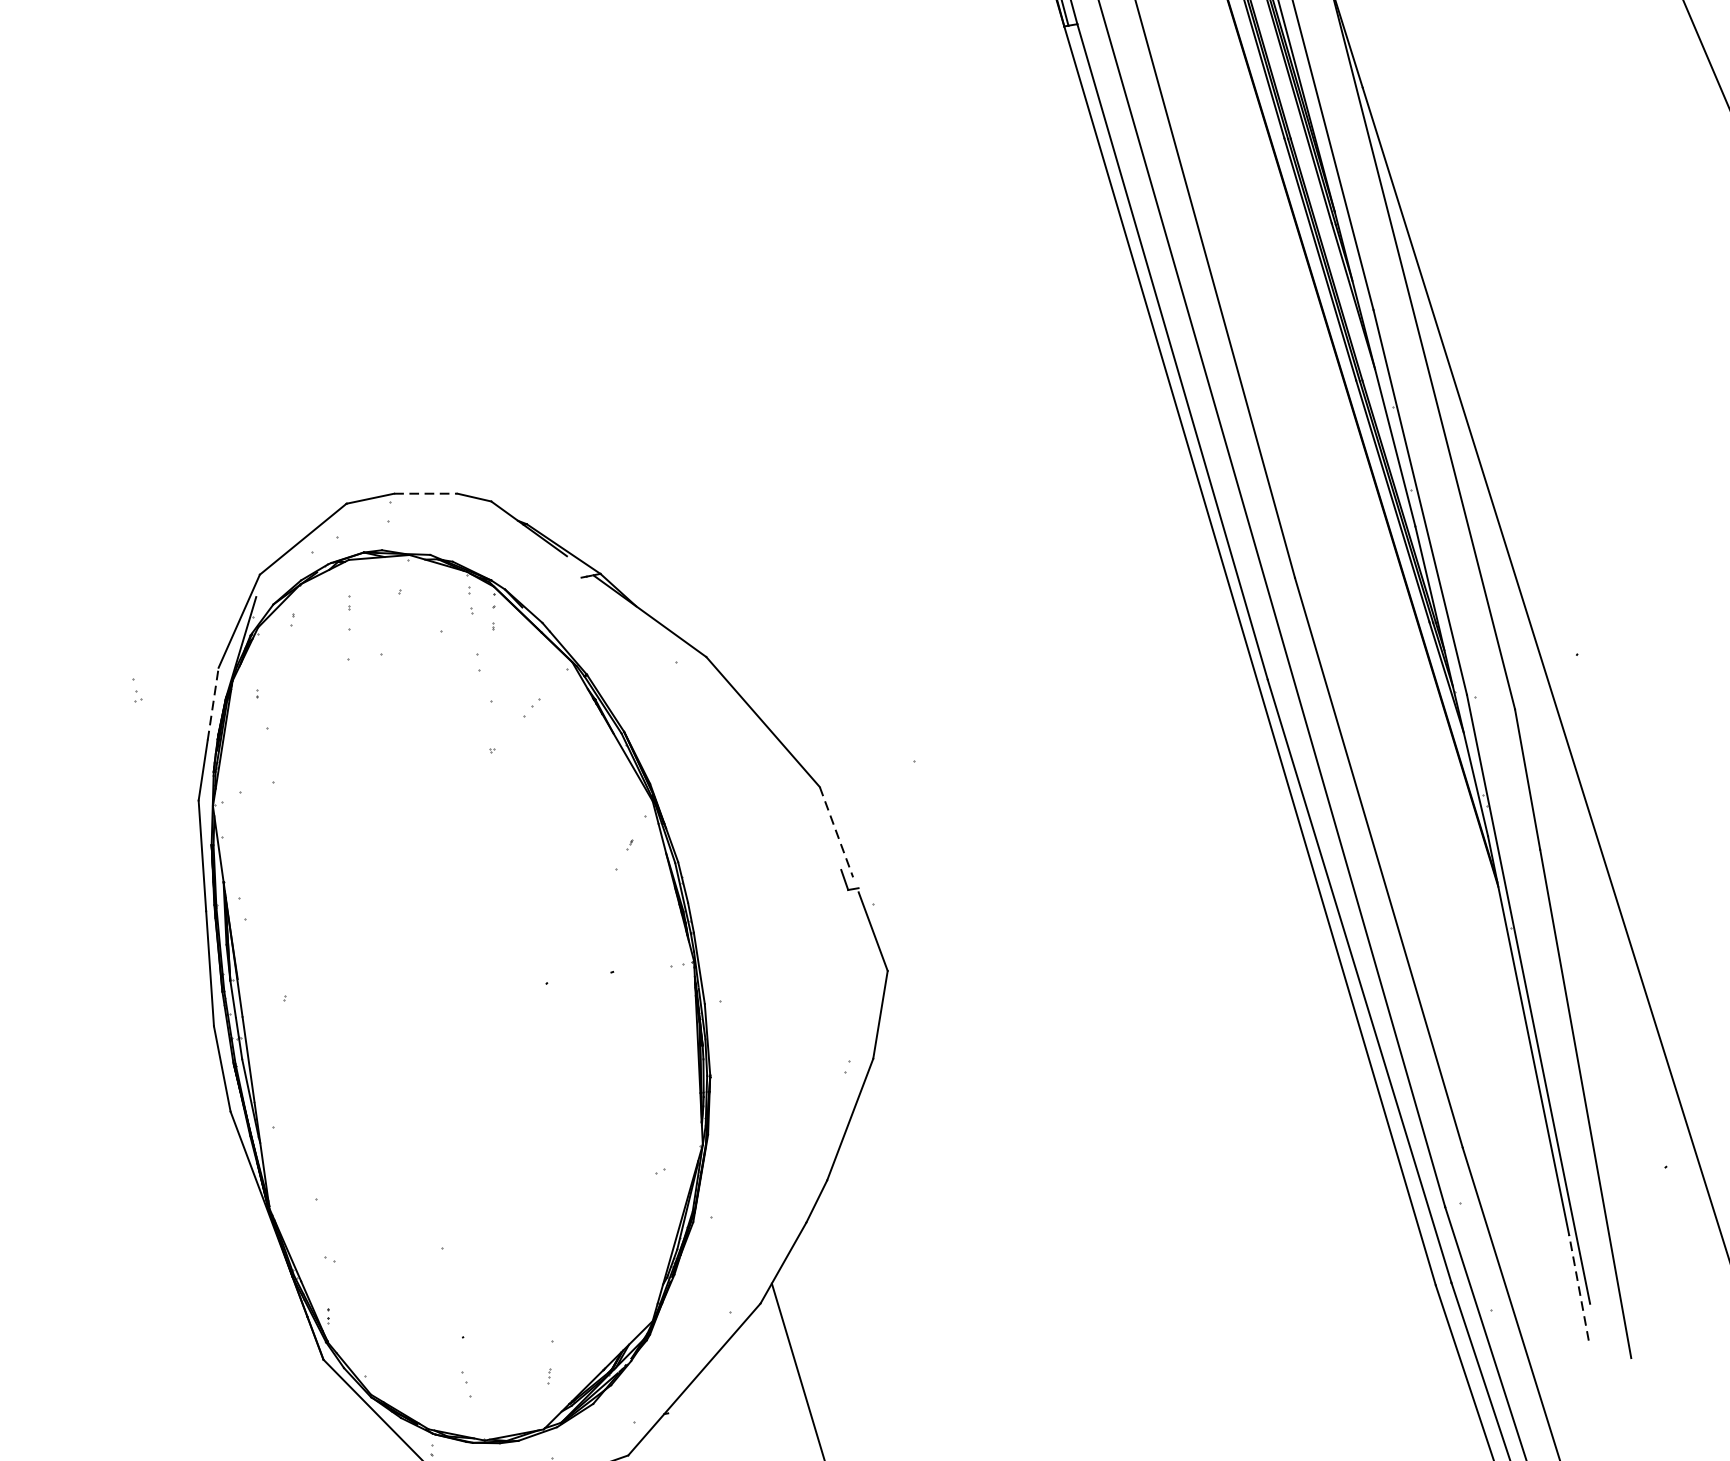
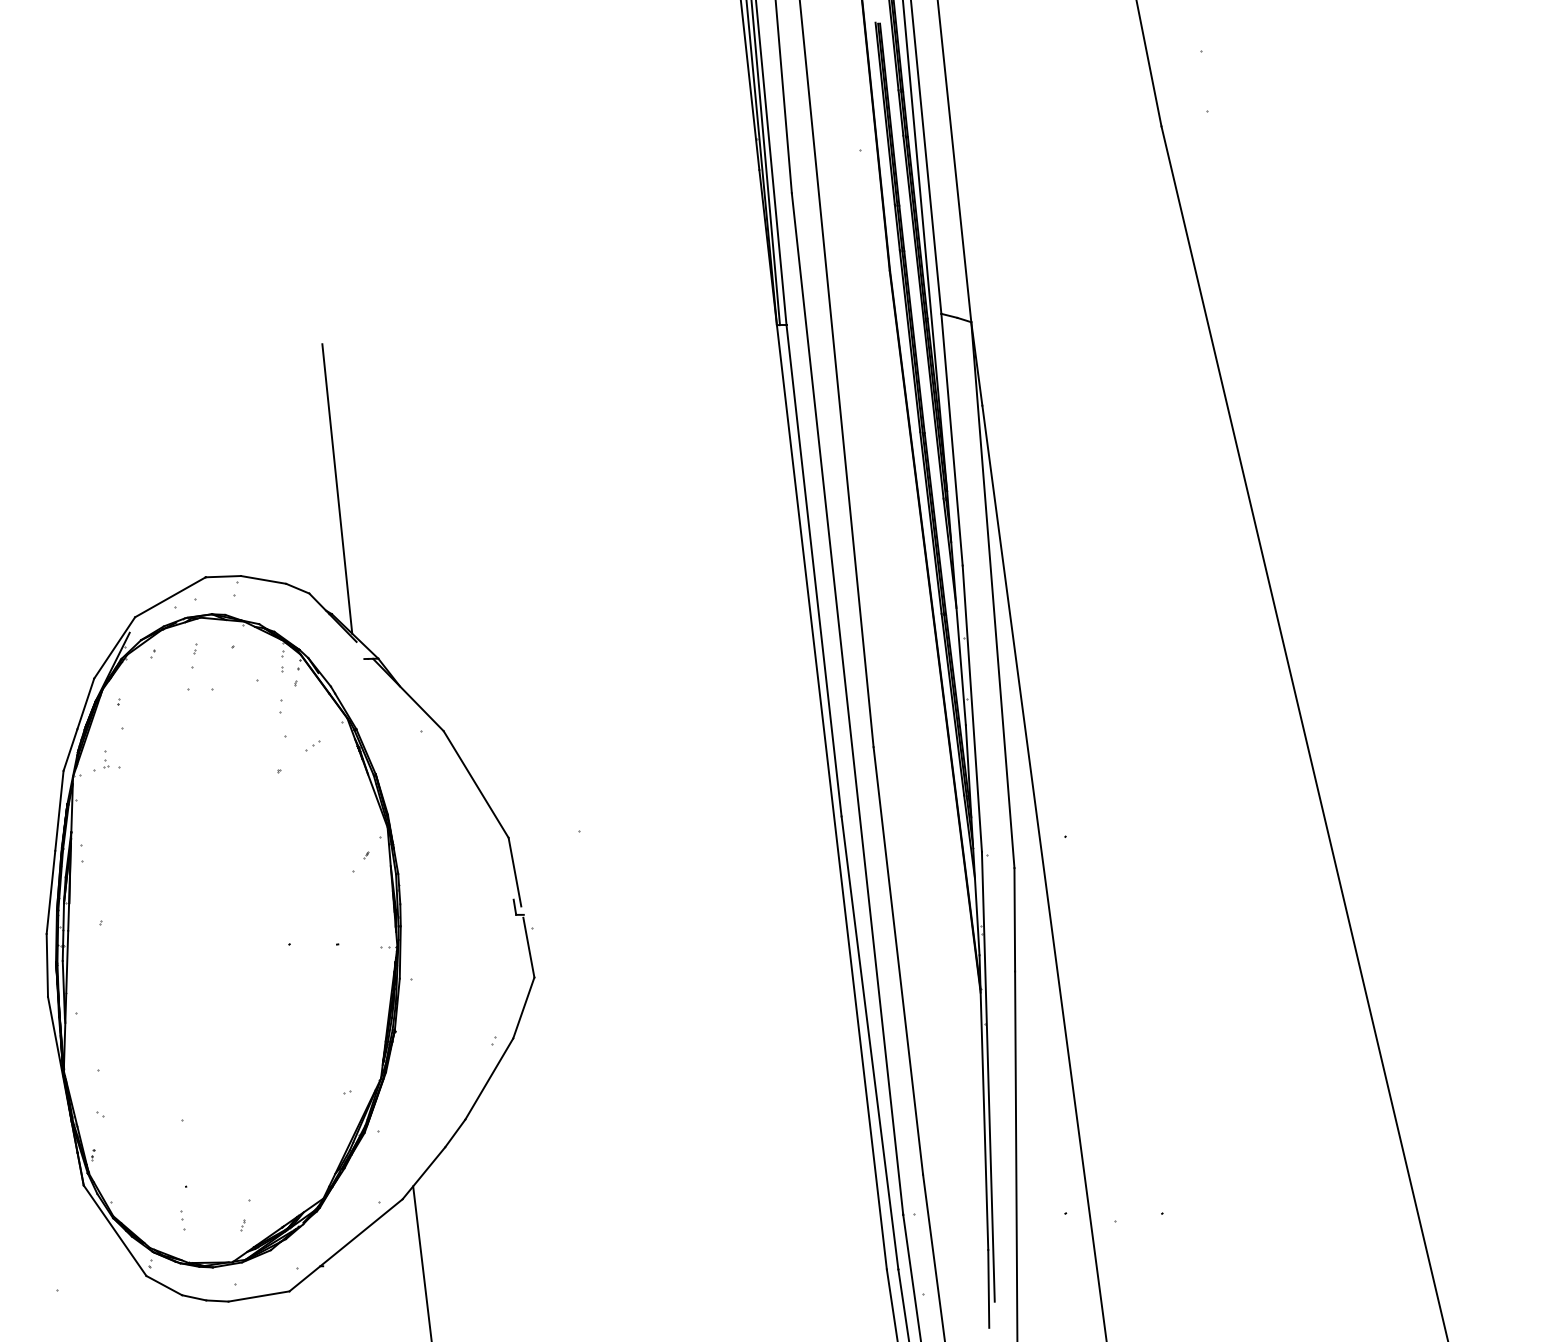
line: (504, 351) -> (337, 488), added
line: (425, 493) -> (263, 579), dashed -> solid
part: (137, 690) -> (106, 759), moved
line: (212, 703) -> (85, 703), dashed -> solid
line: (835, 832) -> (514, 872), dashed -> solid
line: (1578, 1287) -> (988, 1288), dashed -> solid

